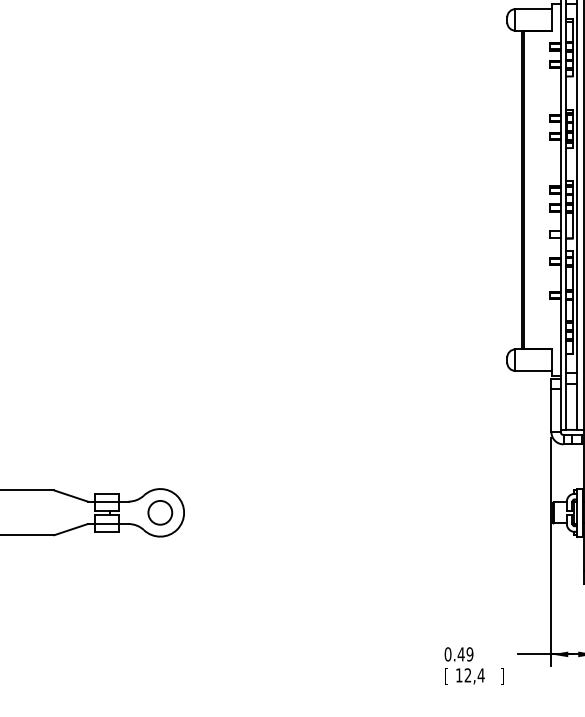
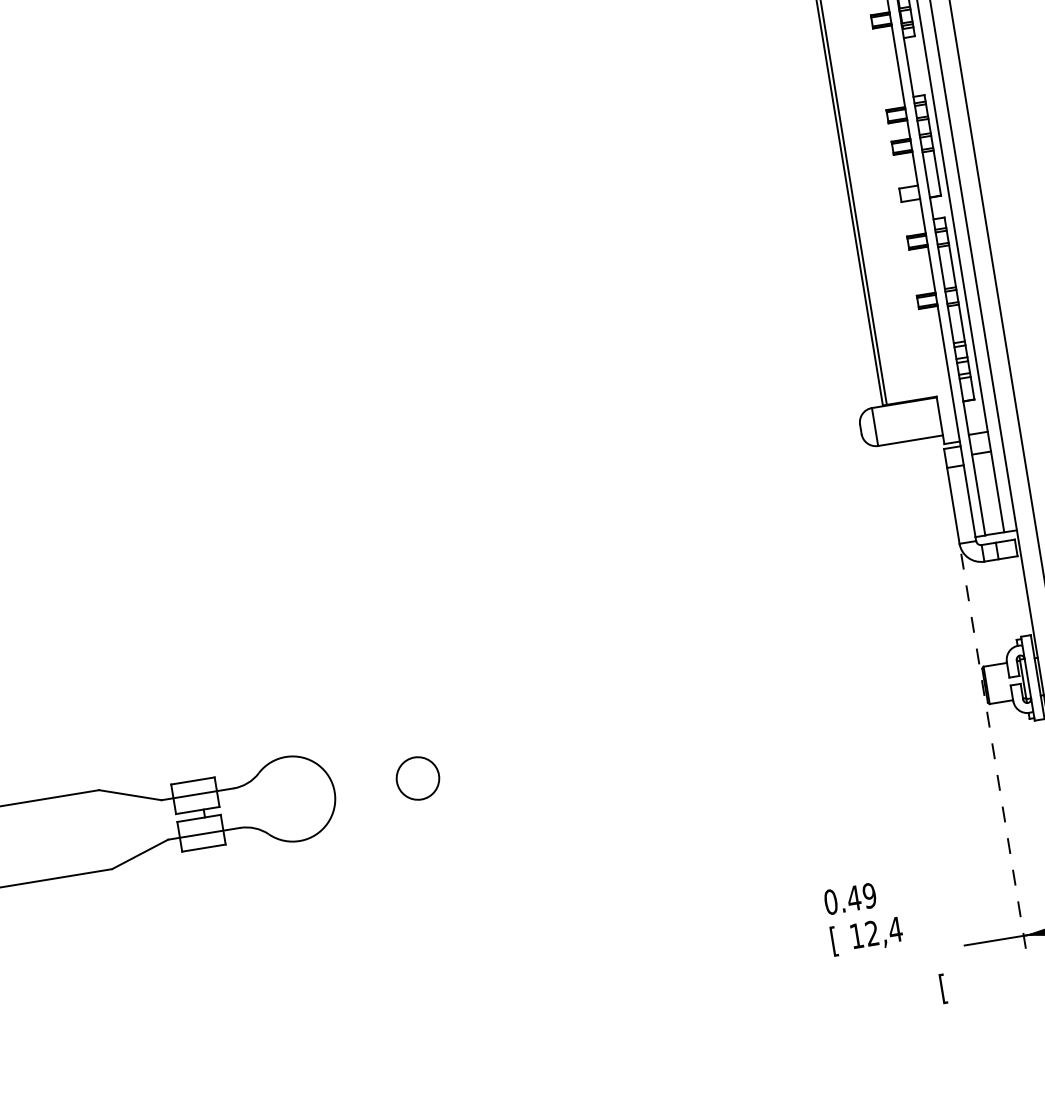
circle: (160, 512) -> (418, 777), moved
line: (551, 551) -> (994, 754), solid -> dashed
text: (464, 665) -> (863, 917), moved
text: (502, 676) -> (943, 988), ] -> [

